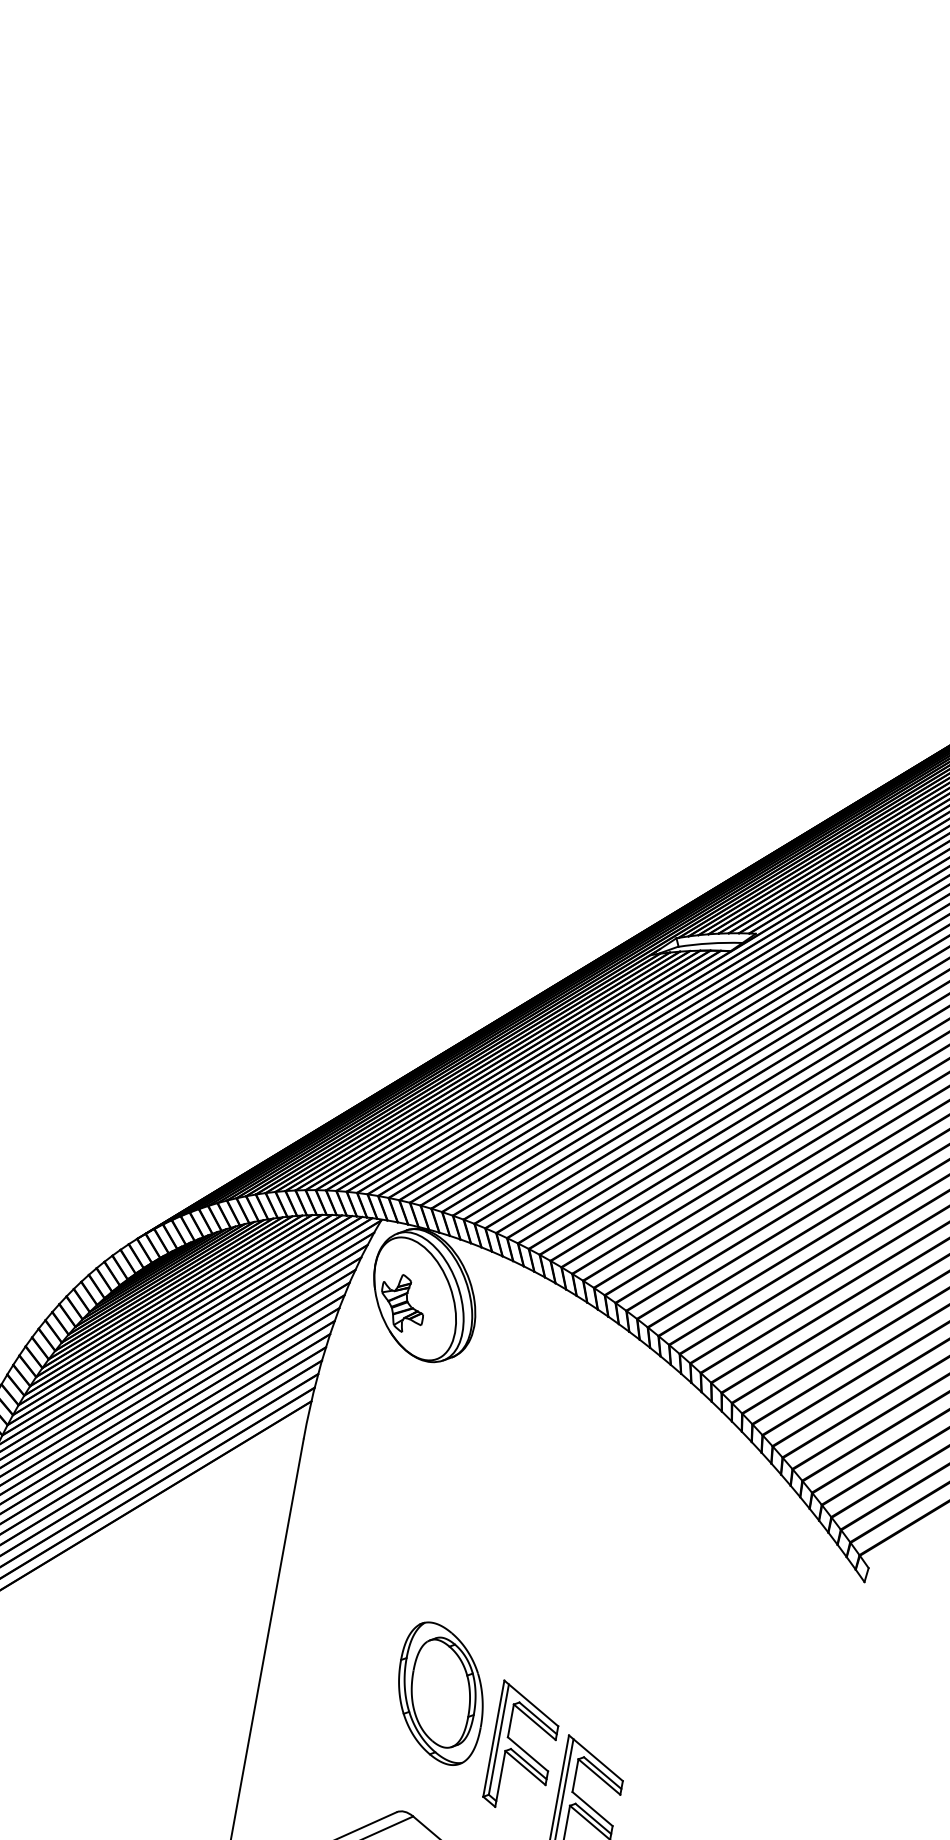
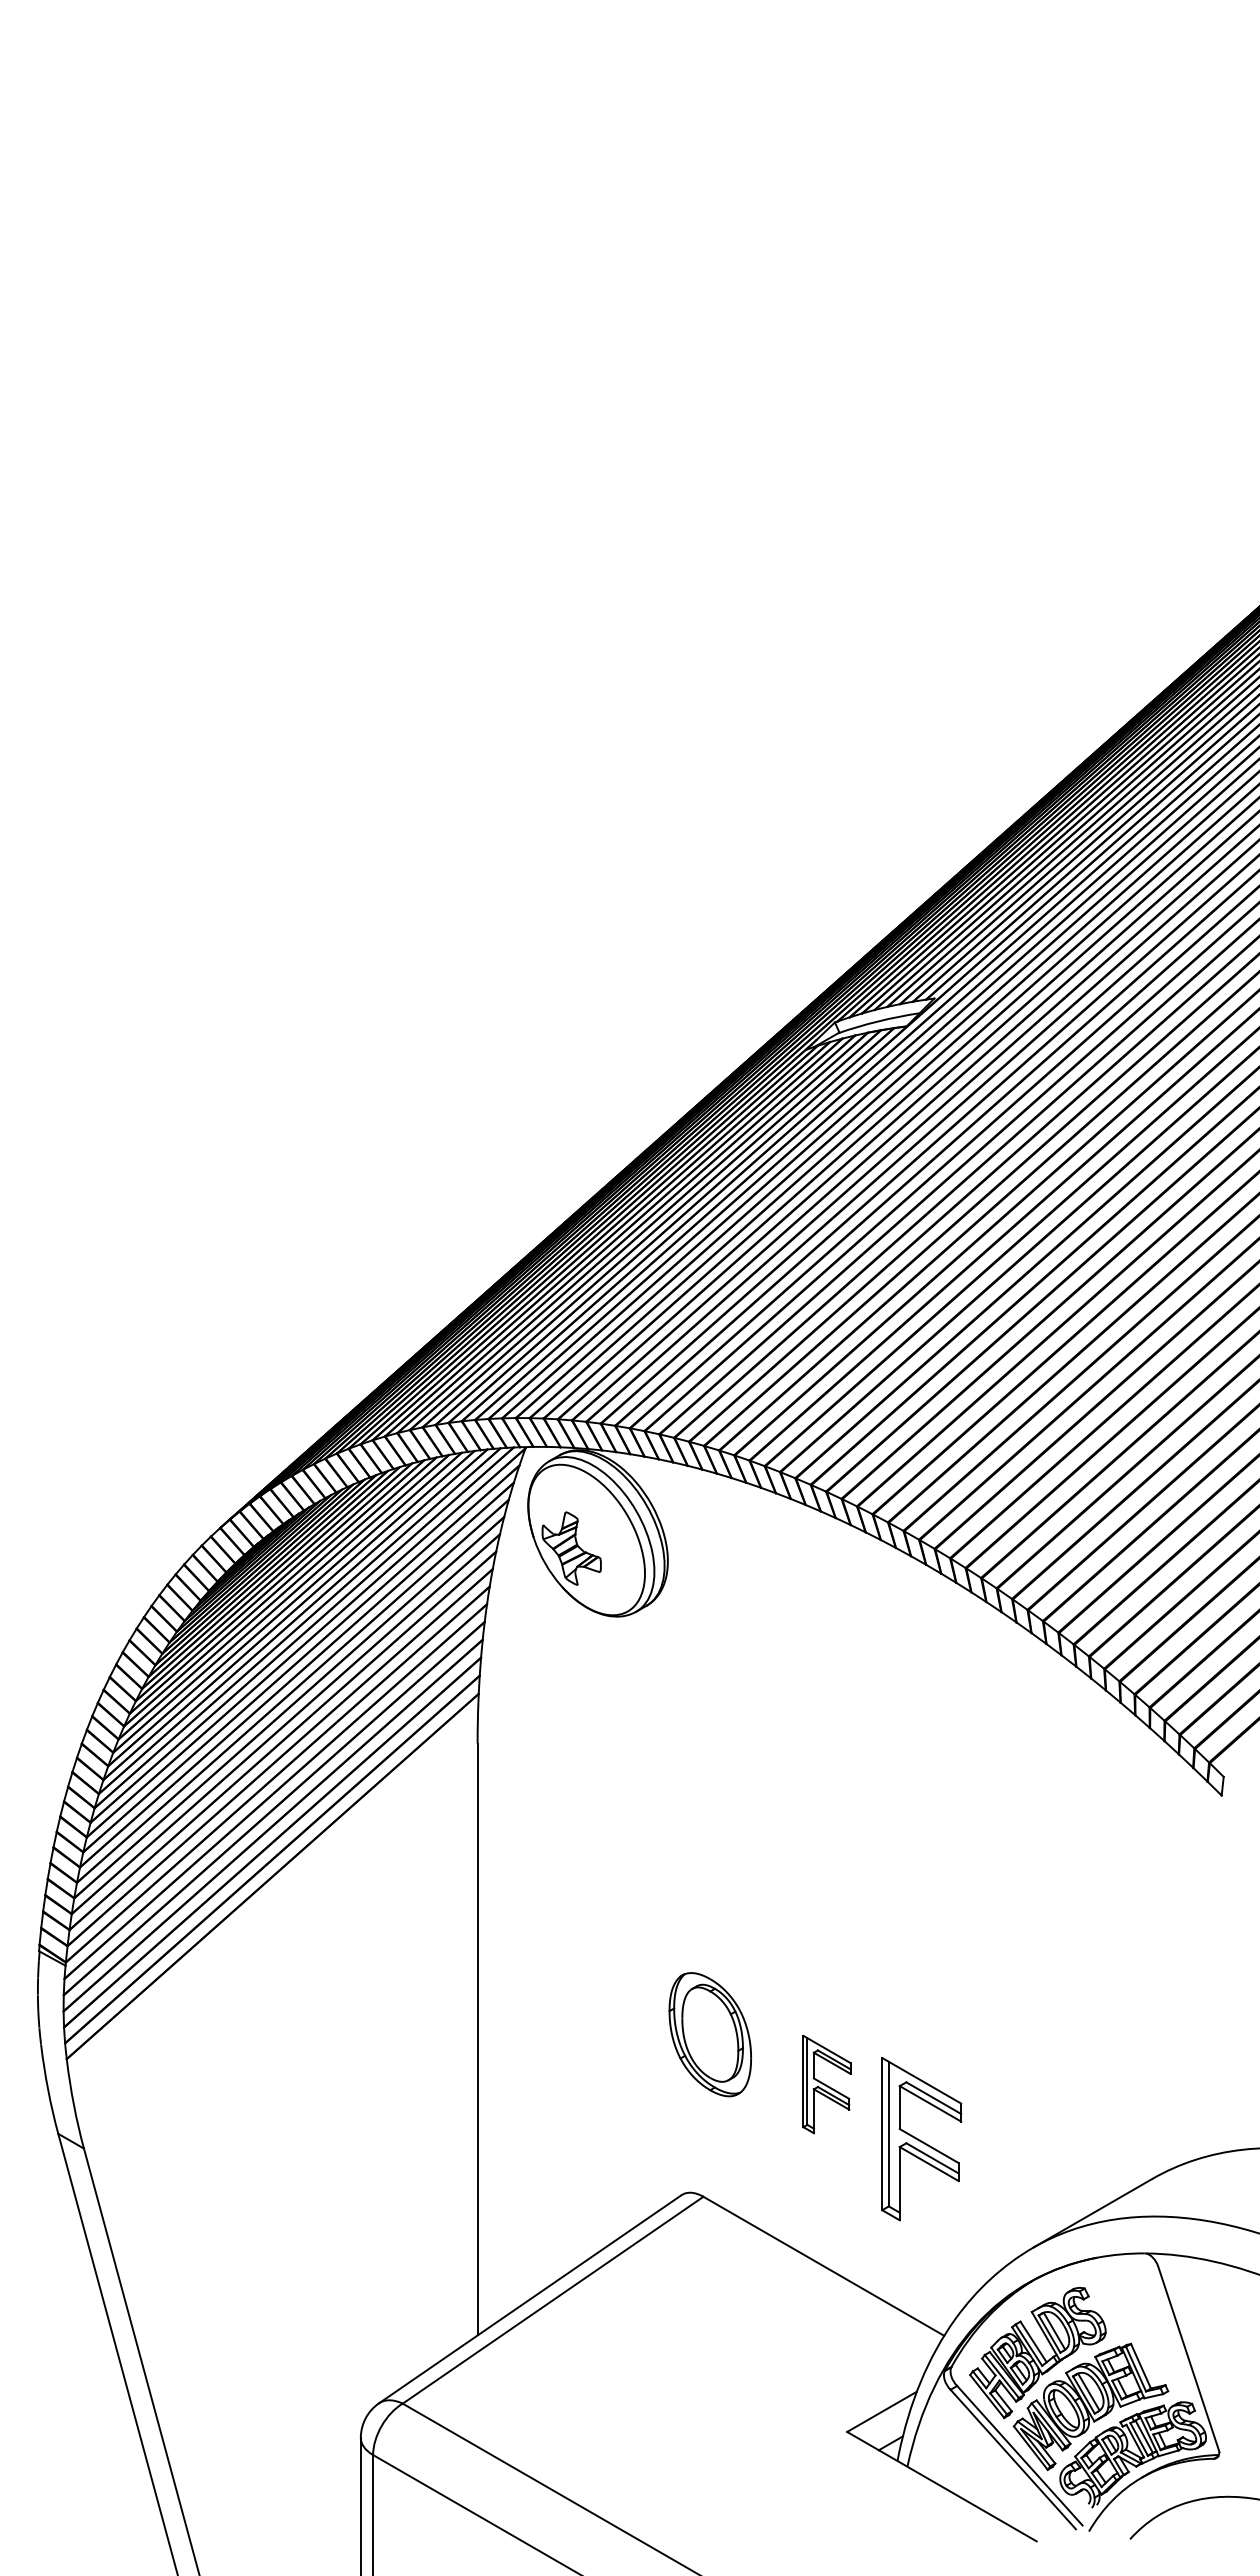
part: (441, 1693) -> (710, 2034), size x0.7
part: (522, 1747) -> (826, 2084), size x0.6

